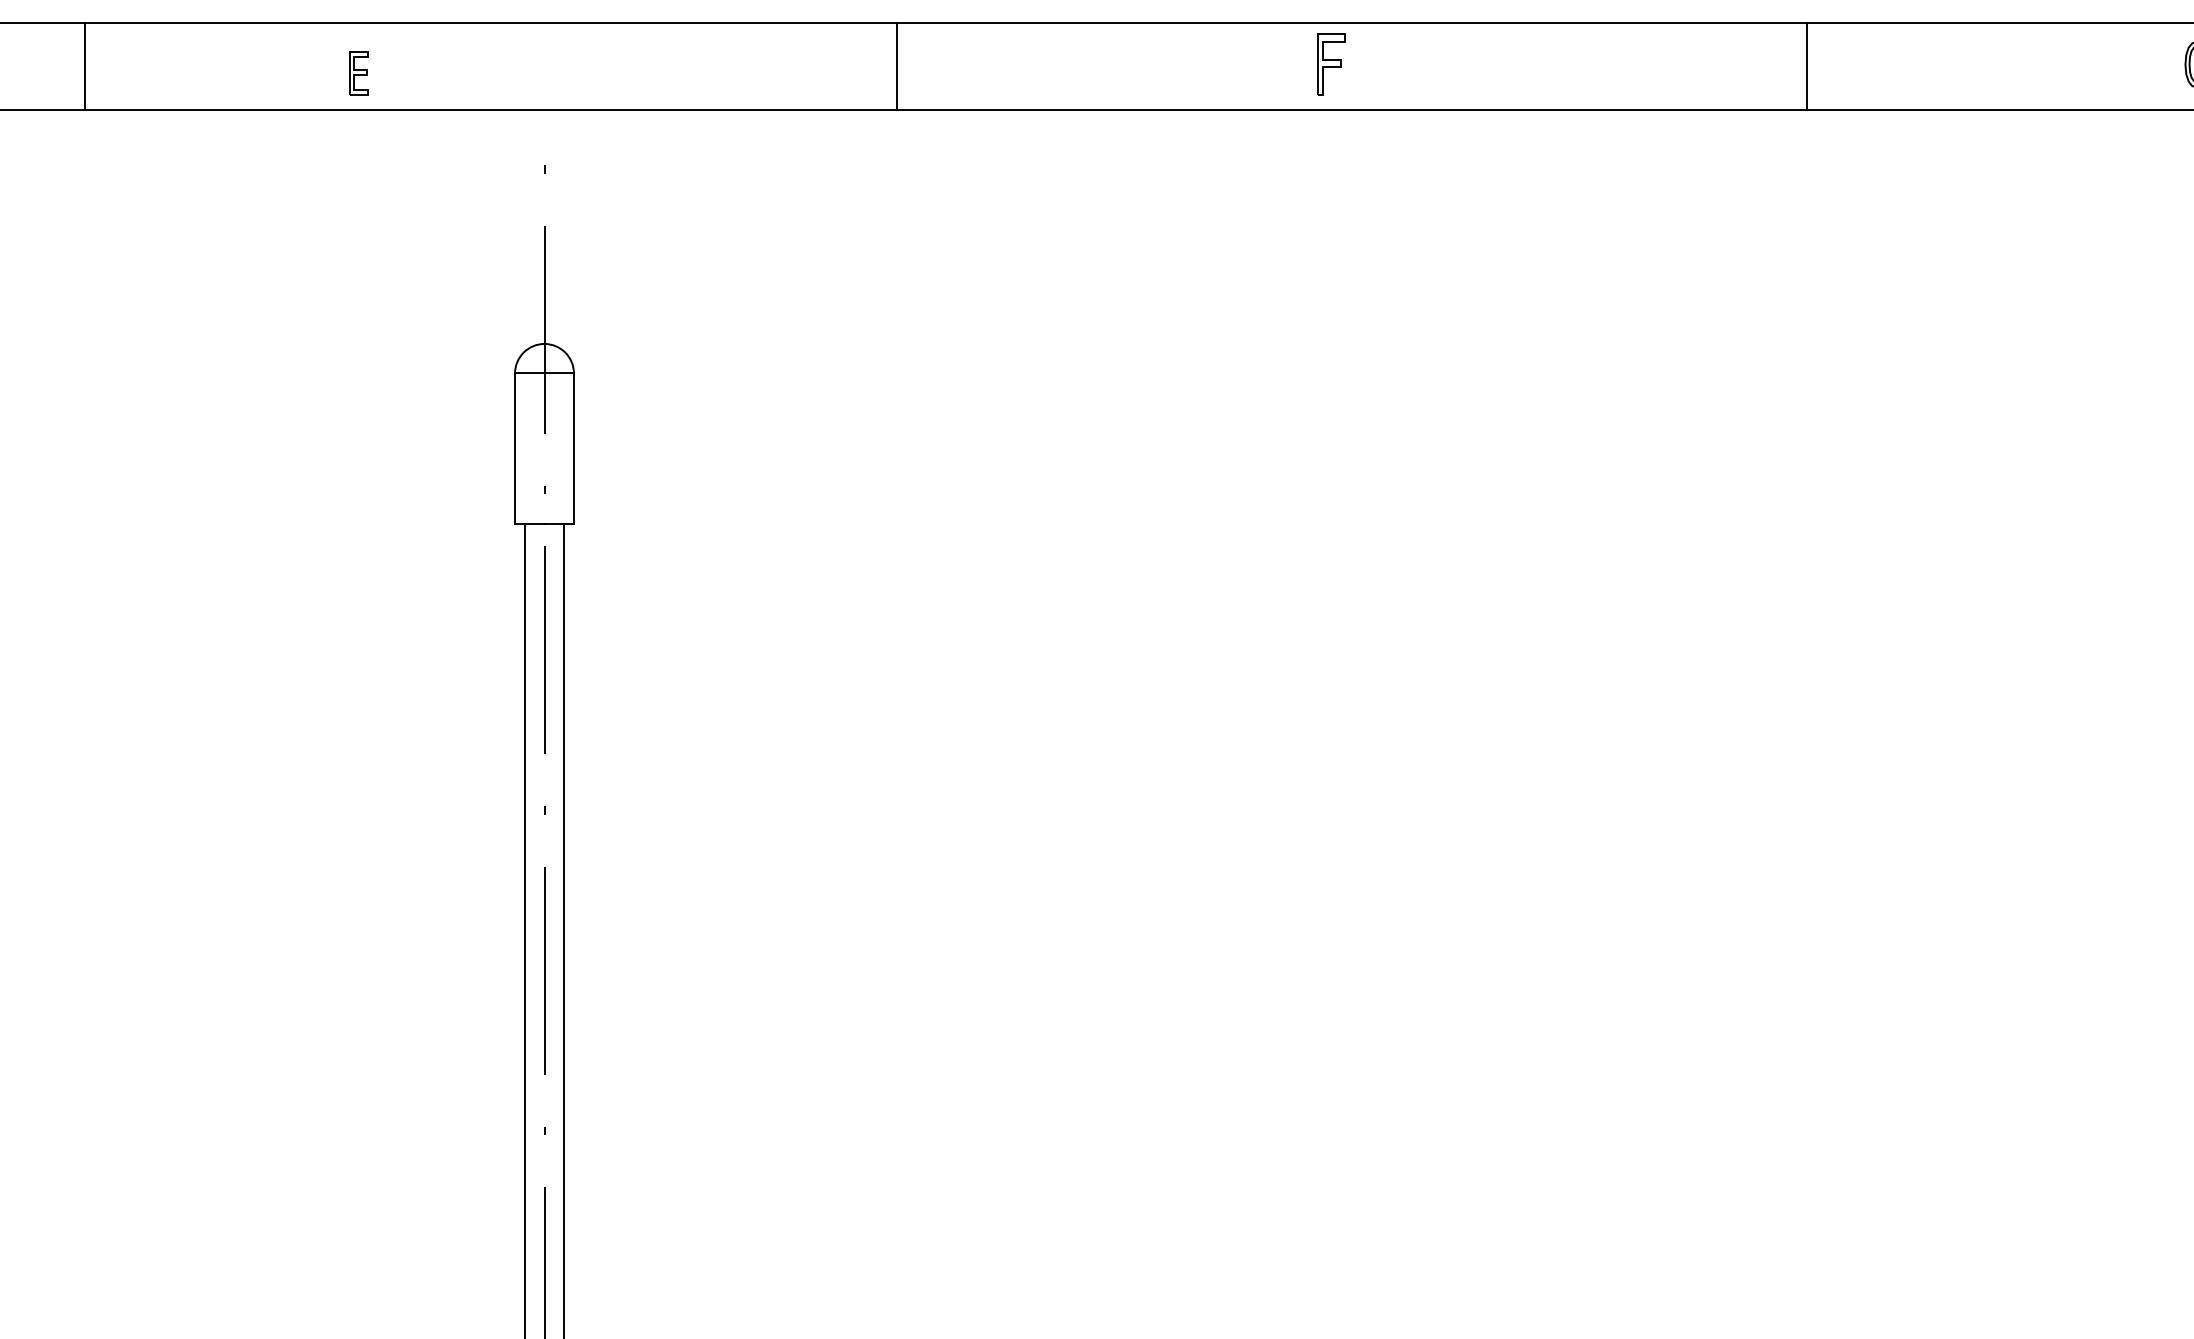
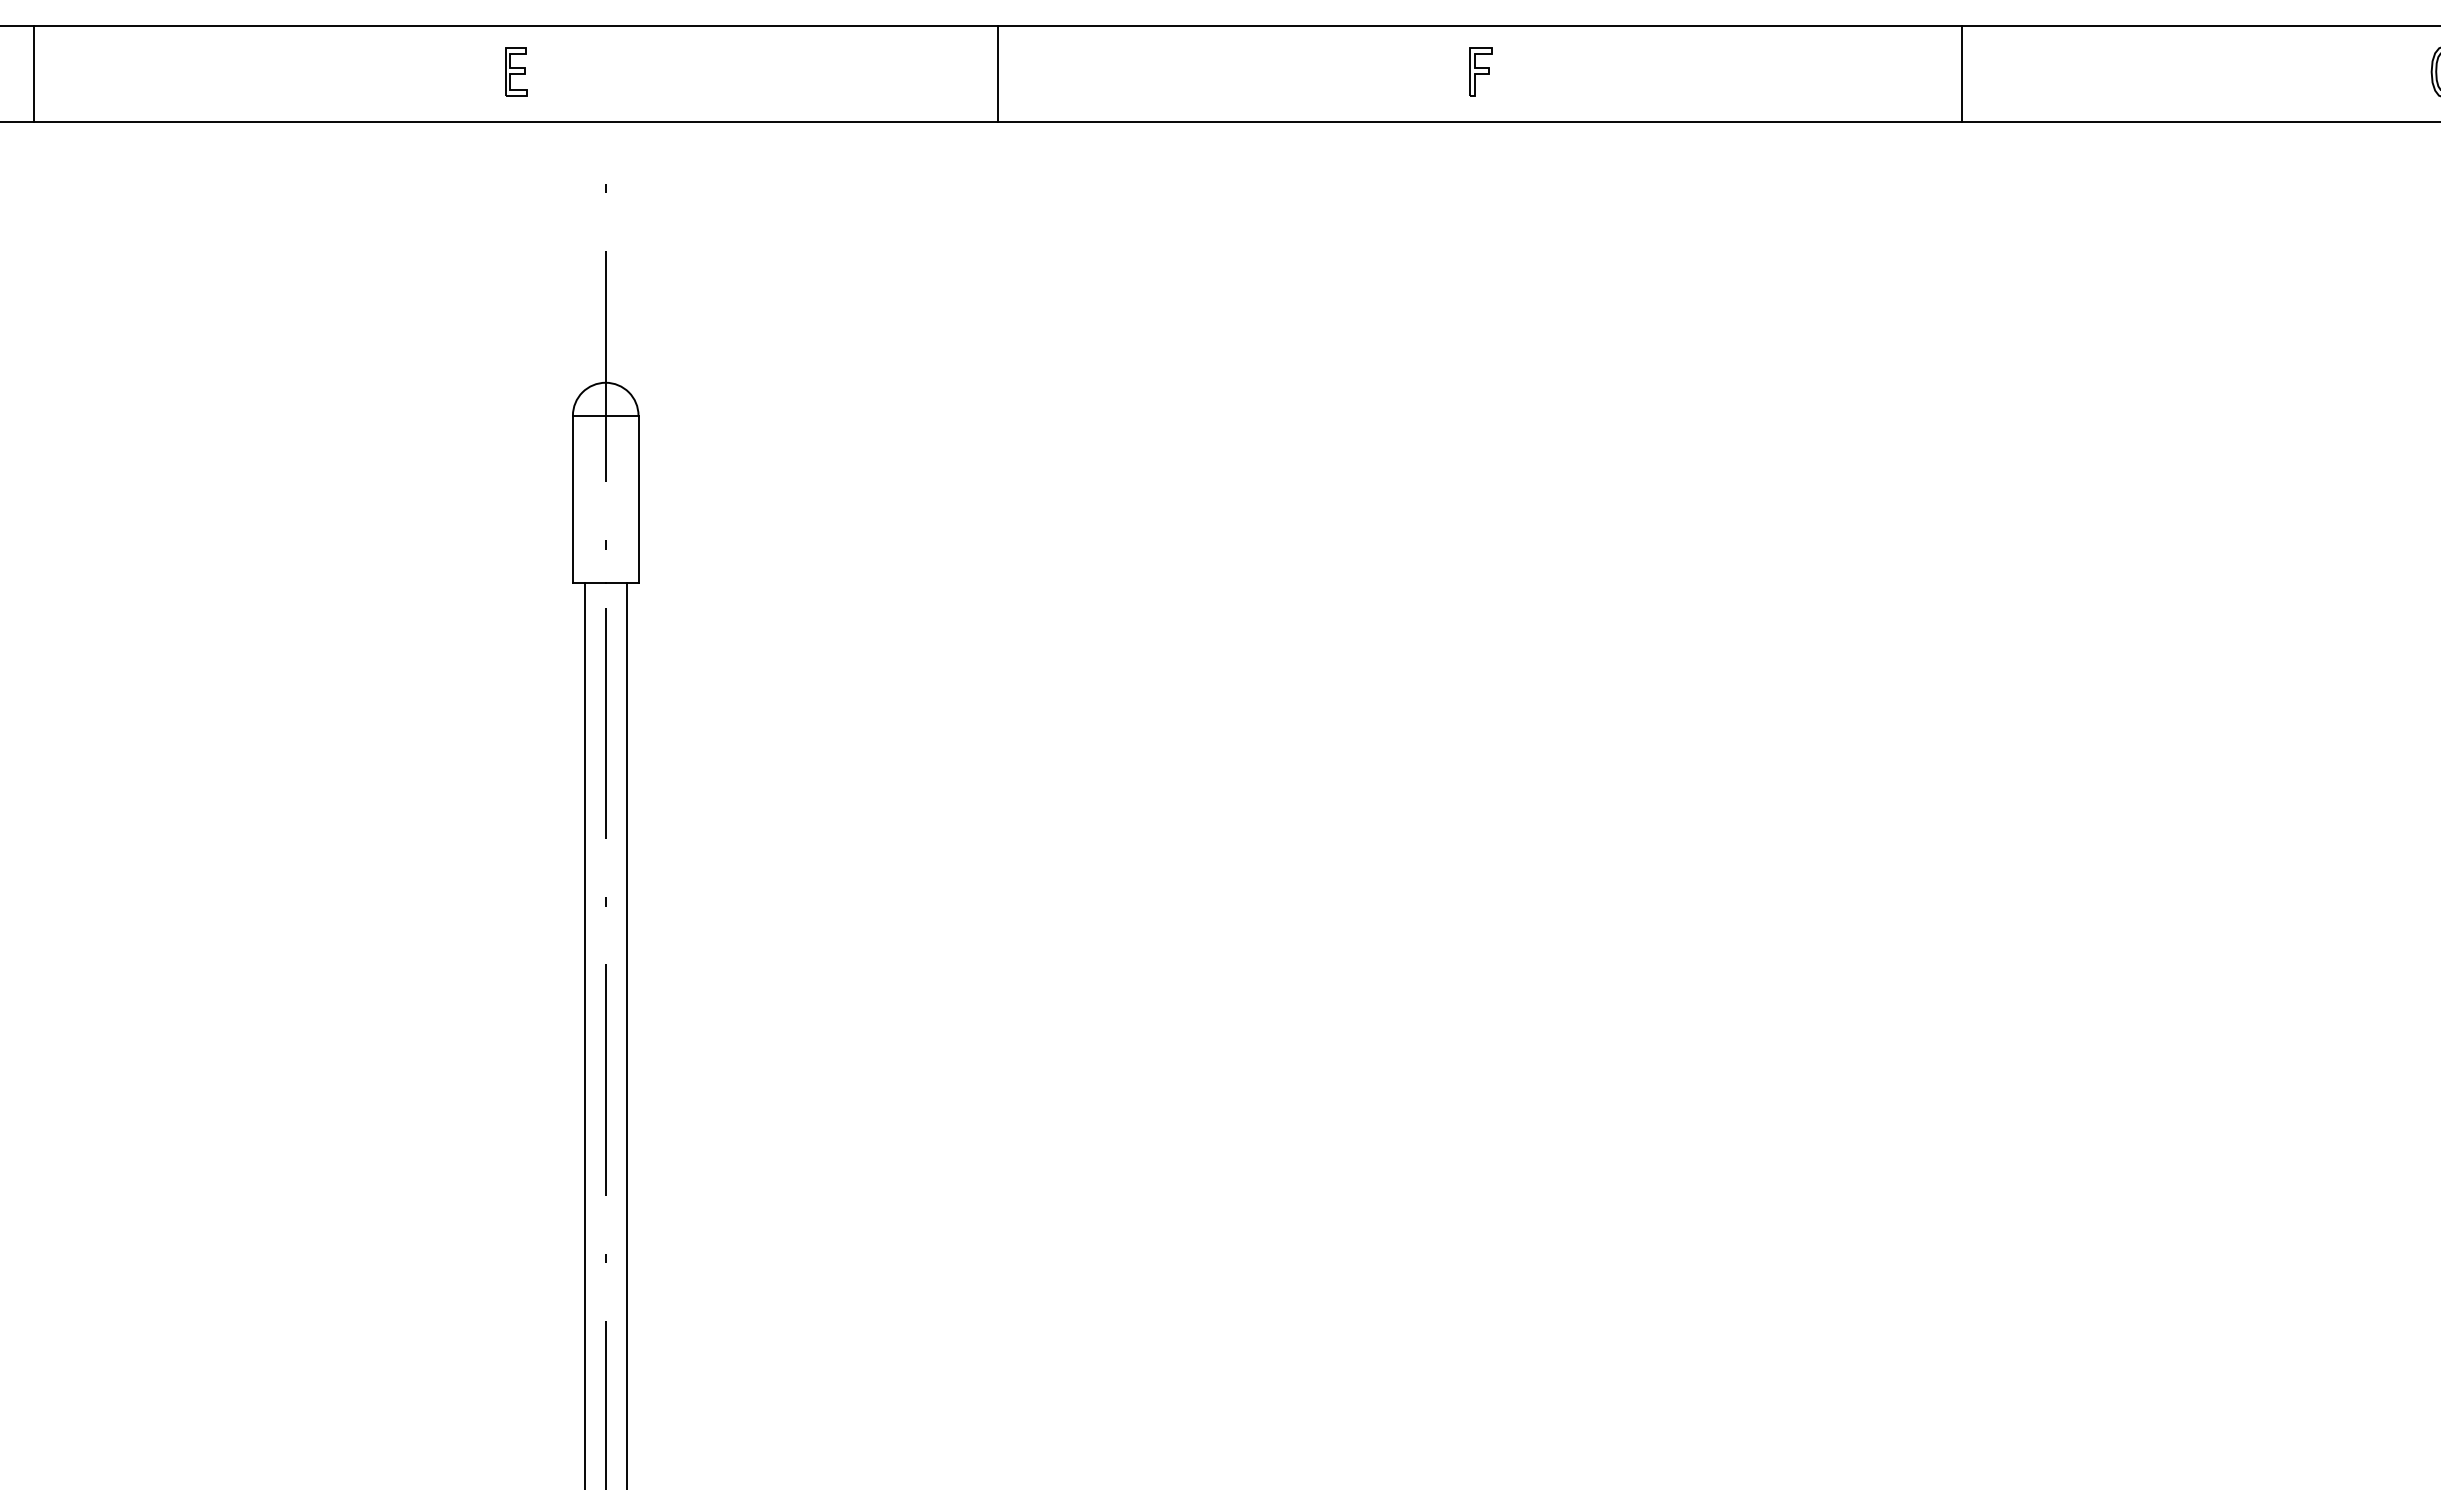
part: (1330, 64) -> (1480, 71), size x0.71
line: (85, 66) -> (33, 73), moved
line: (1806, 66) -> (1962, 73), moved
part: (359, 73) -> (516, 71), moved

